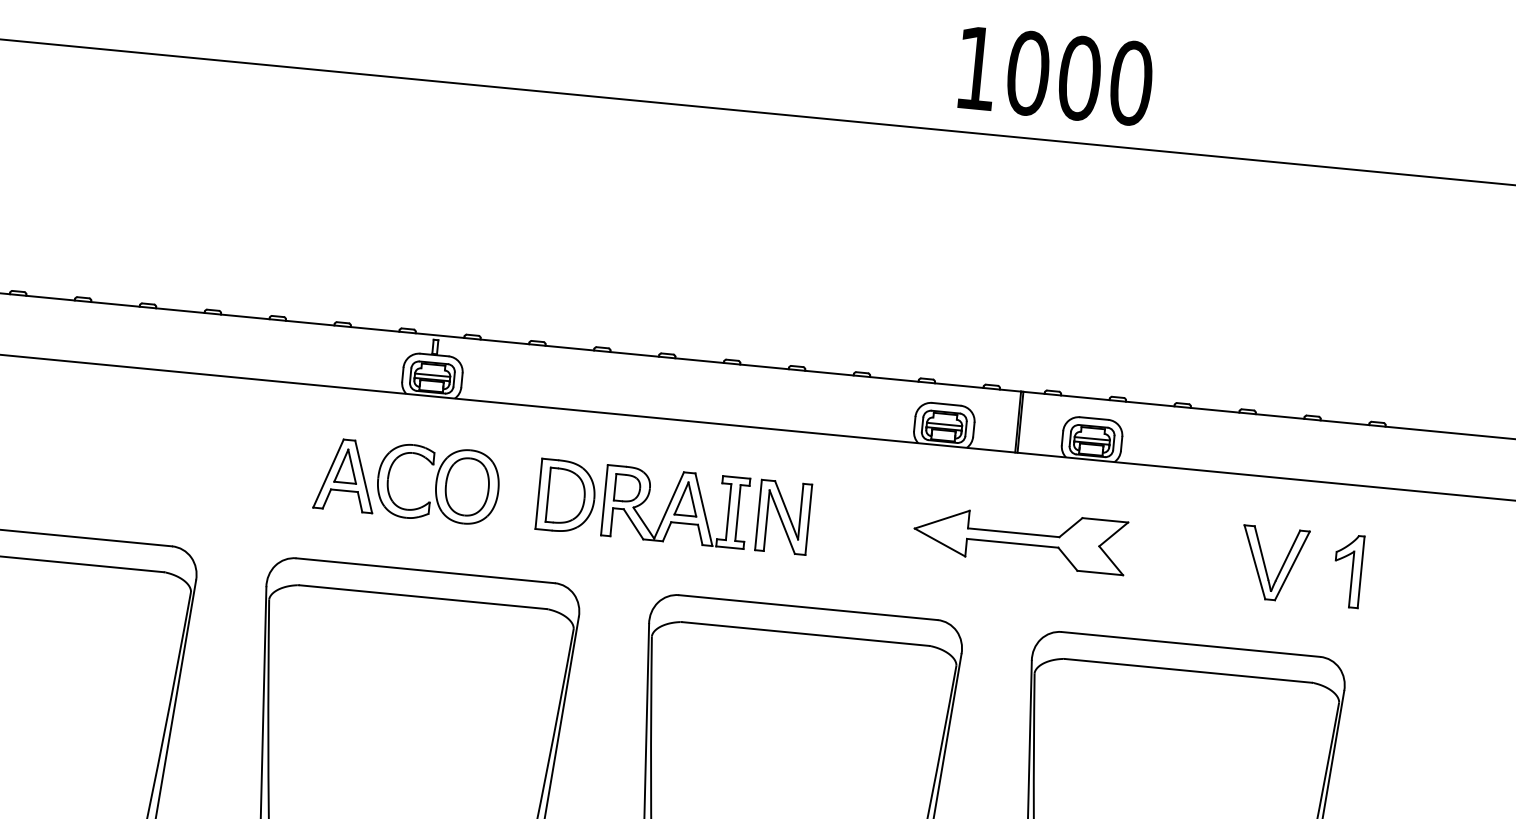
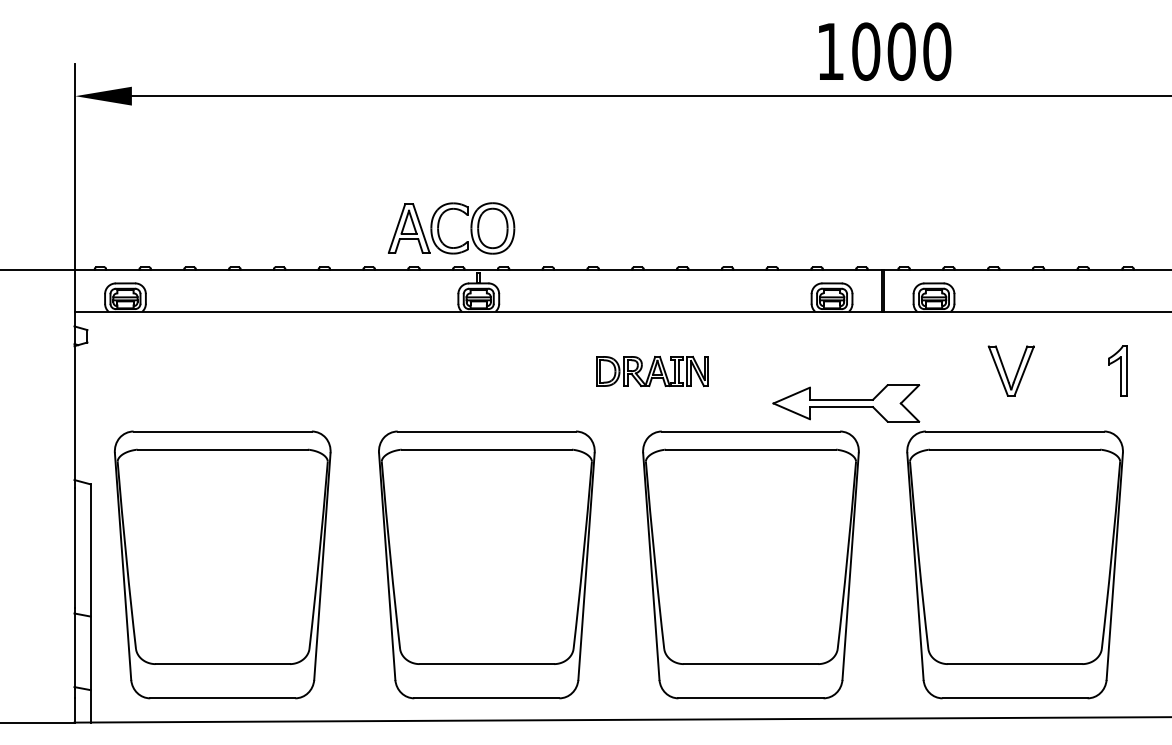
part: (390, 476) -> (439, 226), moved
part: (674, 506) -> (652, 371), size x0.6
part: (1020, 538) -> (846, 403), moved
part: (1272, 563) -> (1010, 370), moved

